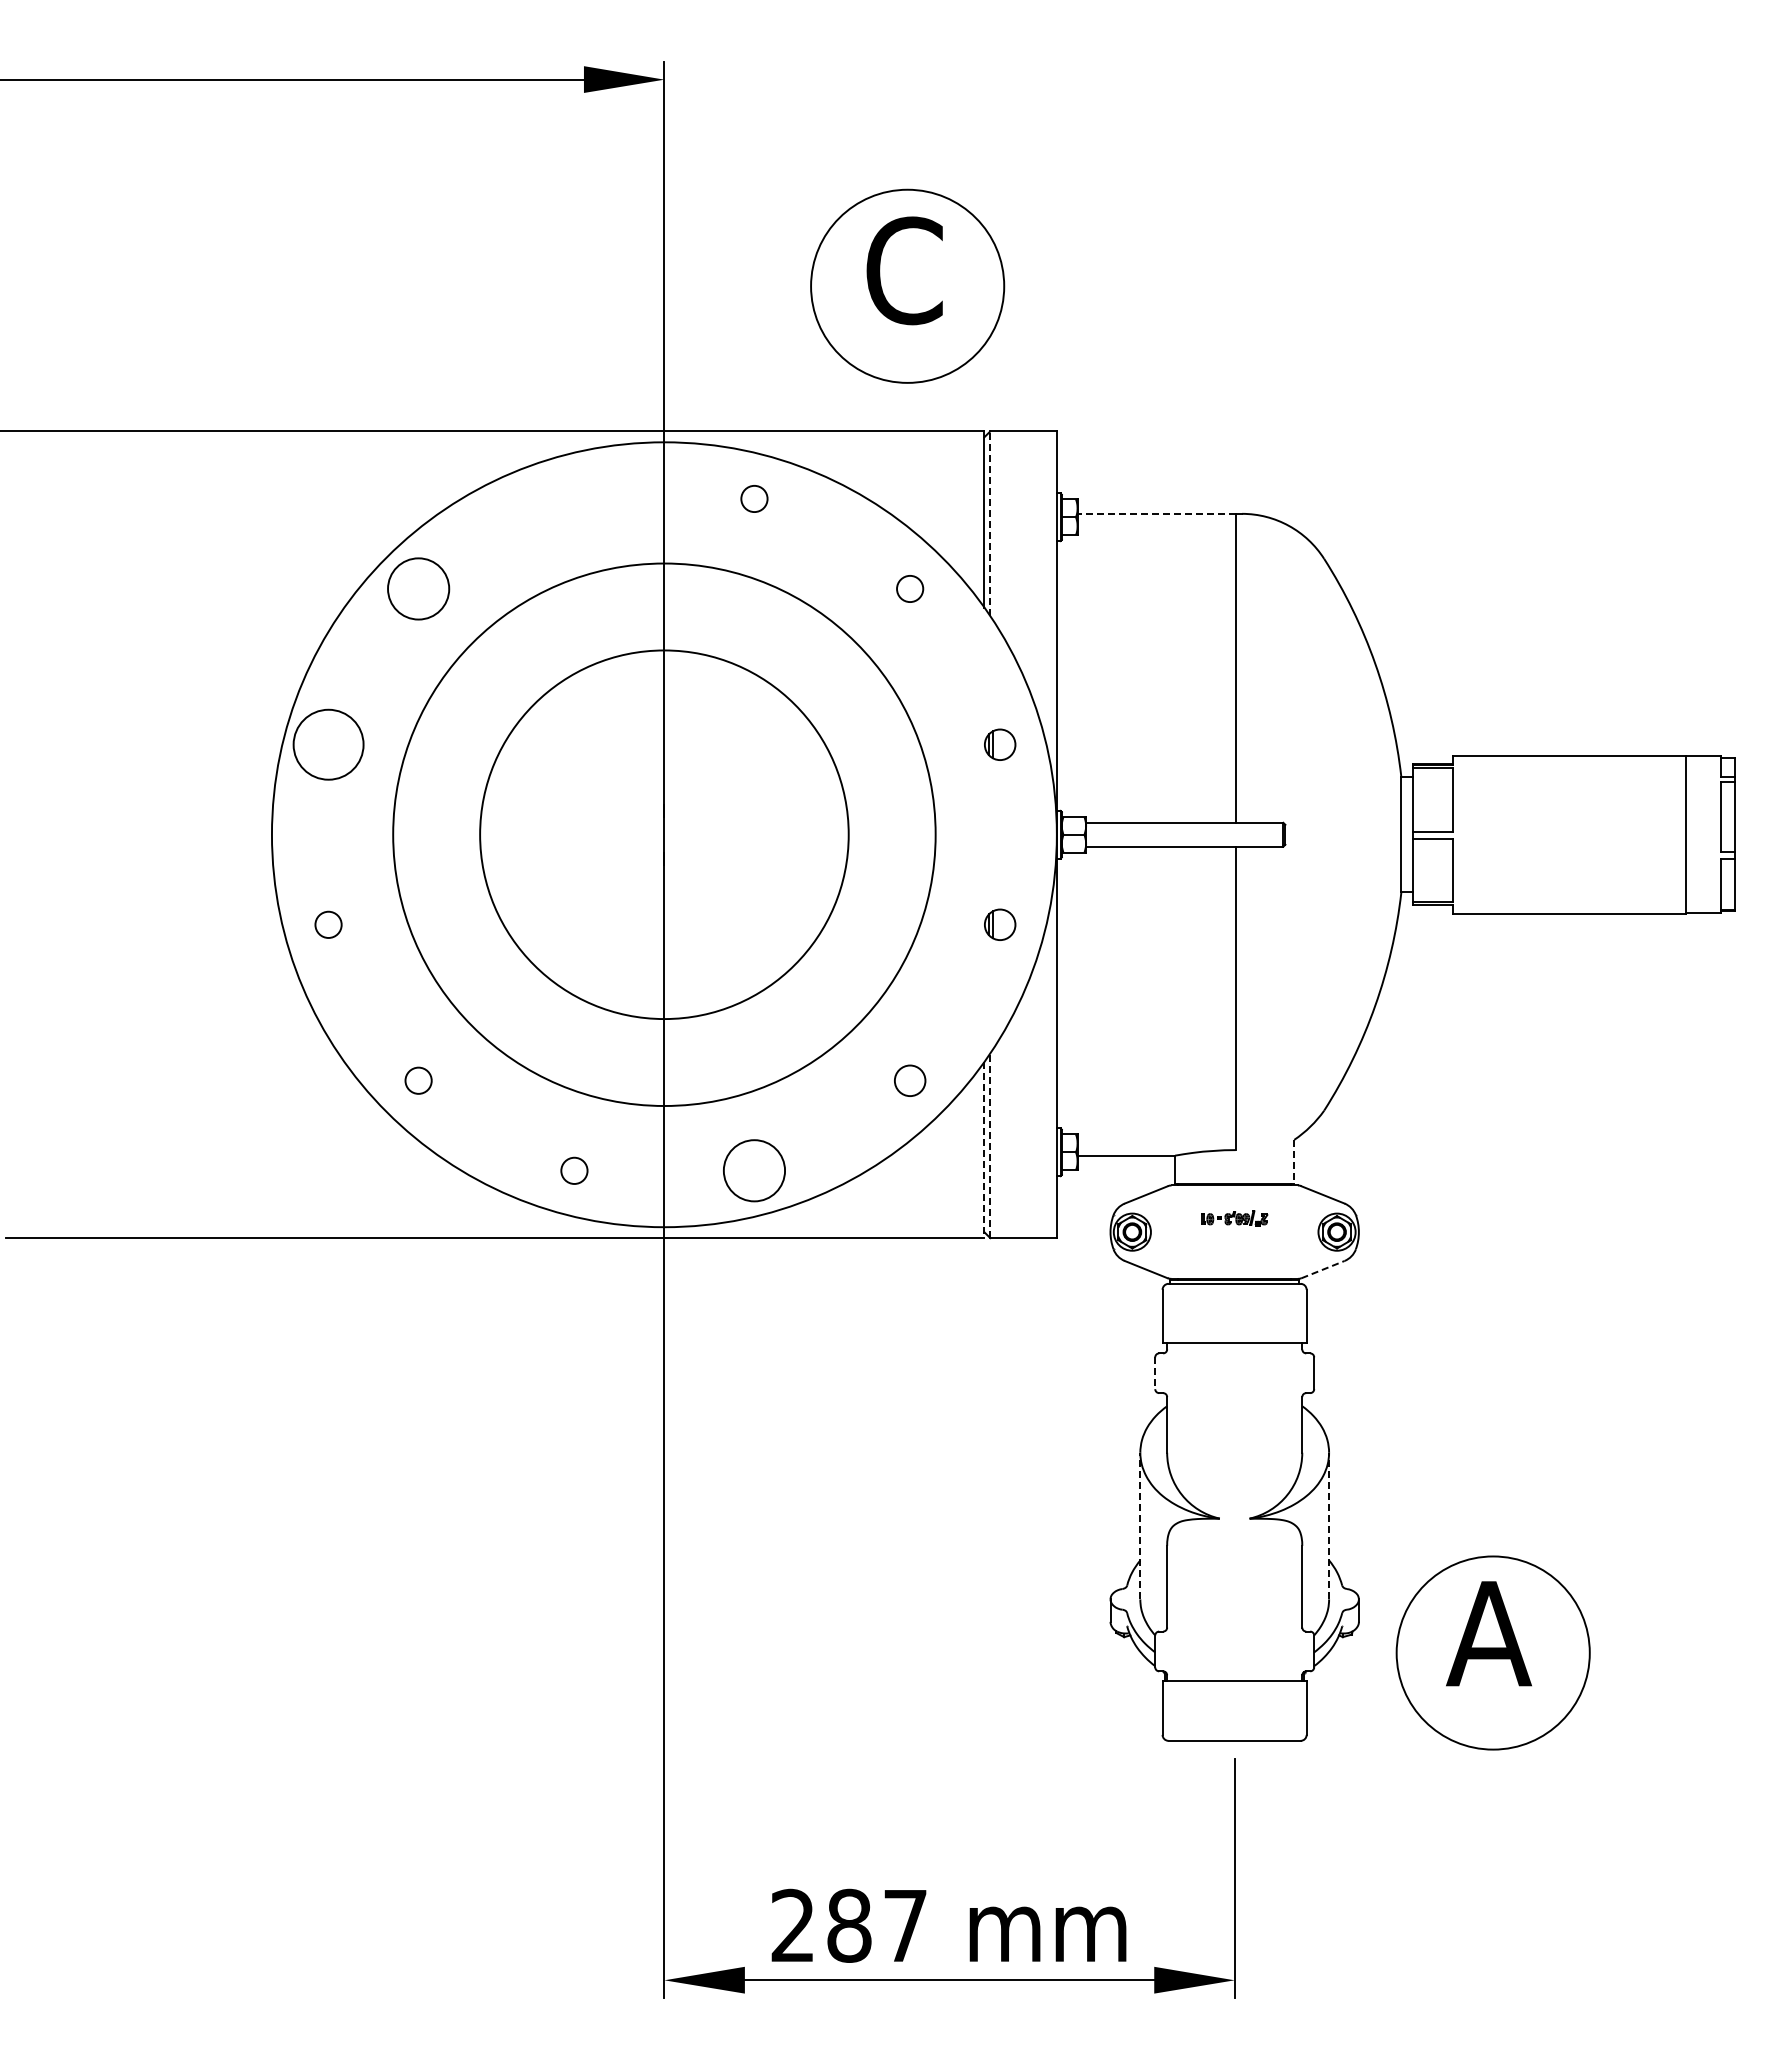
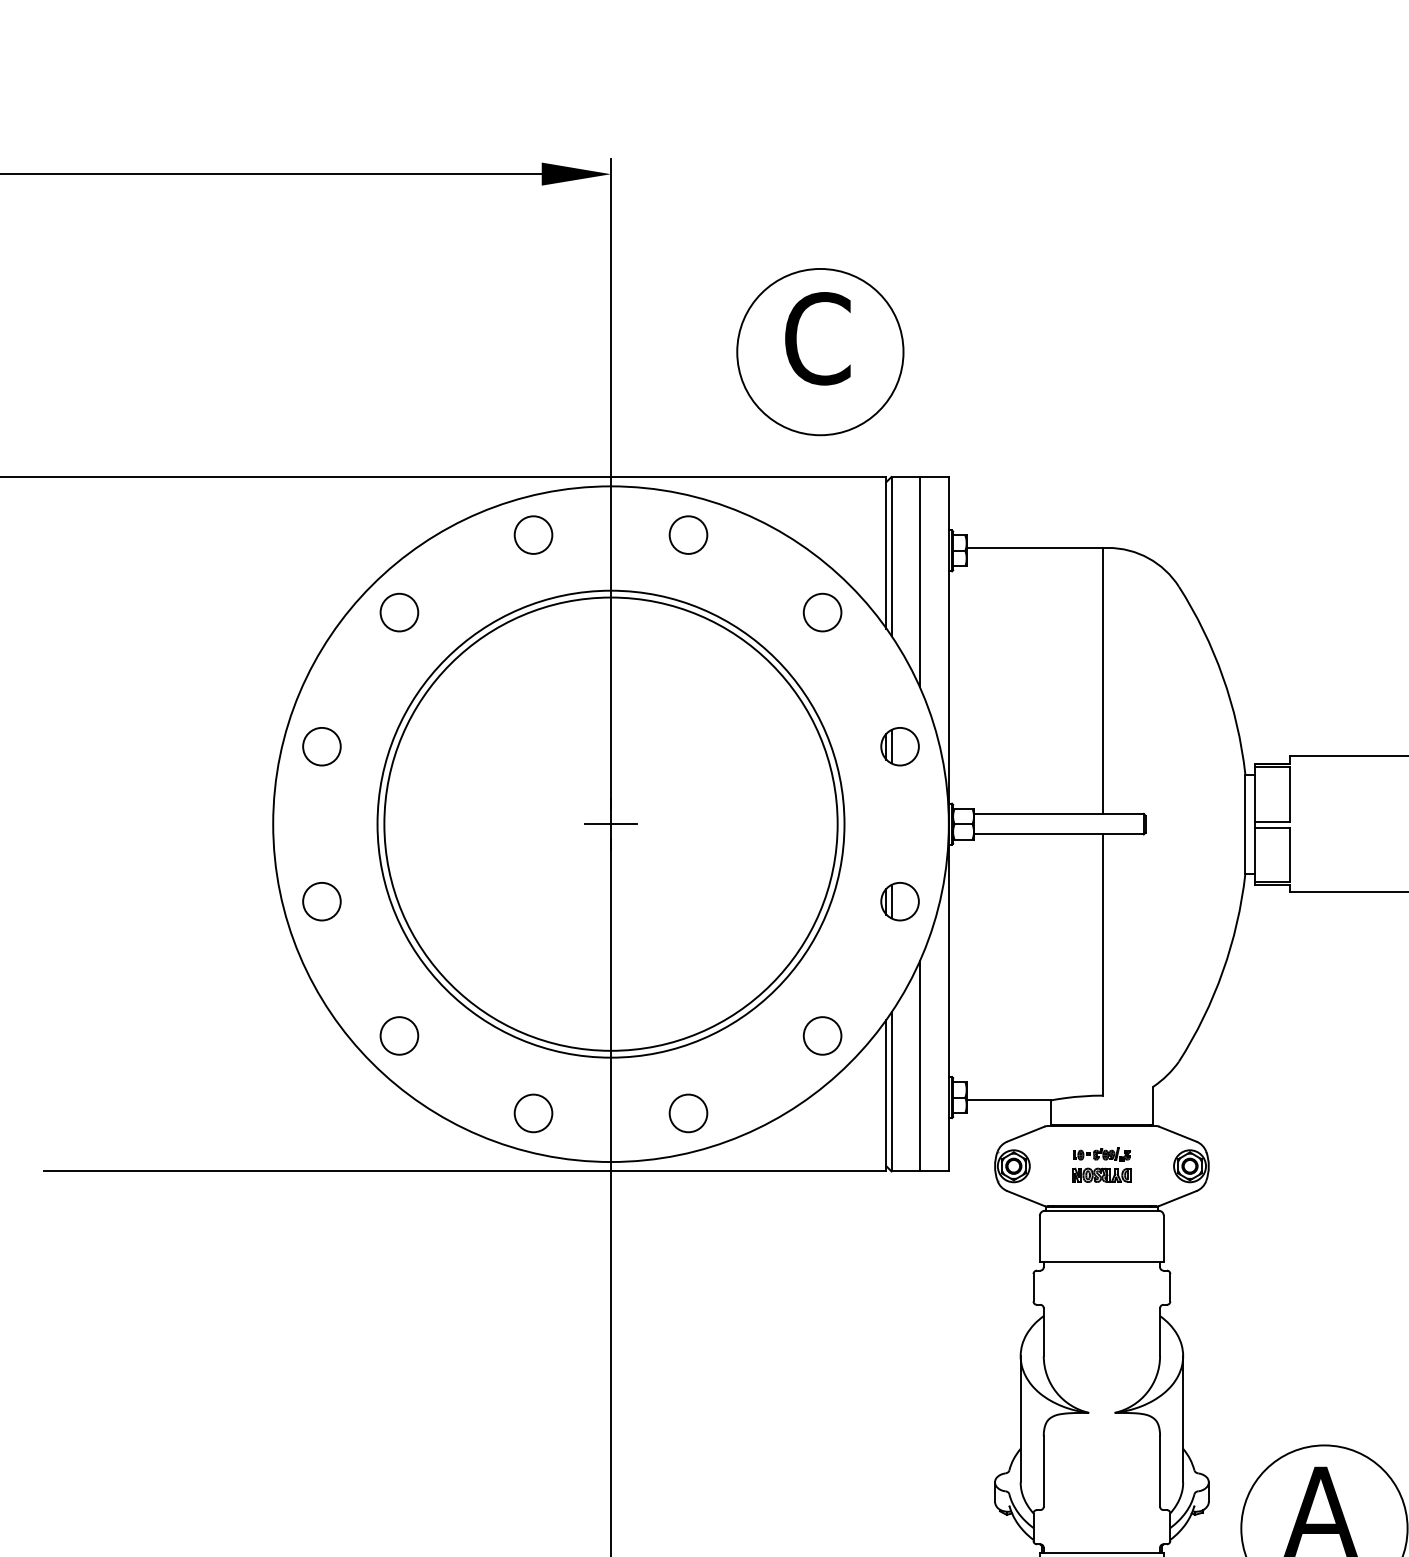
circle: (574, 498) -> (533, 534), added
circle: (754, 498) -> (688, 534), size x1.67
line: (1156, 513) -> (1034, 547), dashed -> solid
line: (990, 523) -> (891, 556), dashed -> solid
line: (1023, 553) -> (920, 582), added
circle: (418, 588) -> (399, 612), size x0.71
circle: (909, 588) -> (821, 612), size x1.67
circle: (328, 744) -> (321, 746), size x0.62
part: (999, 744) -> (899, 746), size x1.43
circle: (664, 834) -> (611, 823), size x1.43
line: (664, 834) -> (611, 823), added
circle: (328, 924) -> (321, 901), size x1.67
part: (999, 924) -> (899, 901), size x1.43
circle: (418, 1080) -> (399, 1035), size x1.67
circle: (909, 1080) -> (821, 1035), size x1.43
line: (1023, 1115) -> (920, 1065), added
line: (990, 1145) -> (891, 1091), dashed -> solid
line: (984, 1150) -> (886, 1095), dashed -> solid
line: (1294, 1162) -> (1153, 1106), dashed -> solid
circle: (574, 1170) -> (533, 1113), size x1.67
circle: (754, 1170) -> (688, 1113), size x0.71
part: (1234, 1242) -> (1101, 1175), added
line: (1323, 1269) -> (1178, 1198), dashed -> solid
line: (1155, 1373) -> (1033, 1287), dashed -> solid
line: (1140, 1525) -> (1020, 1418), dashed -> solid
line: (1329, 1525) -> (1183, 1418), dashed -> solid

